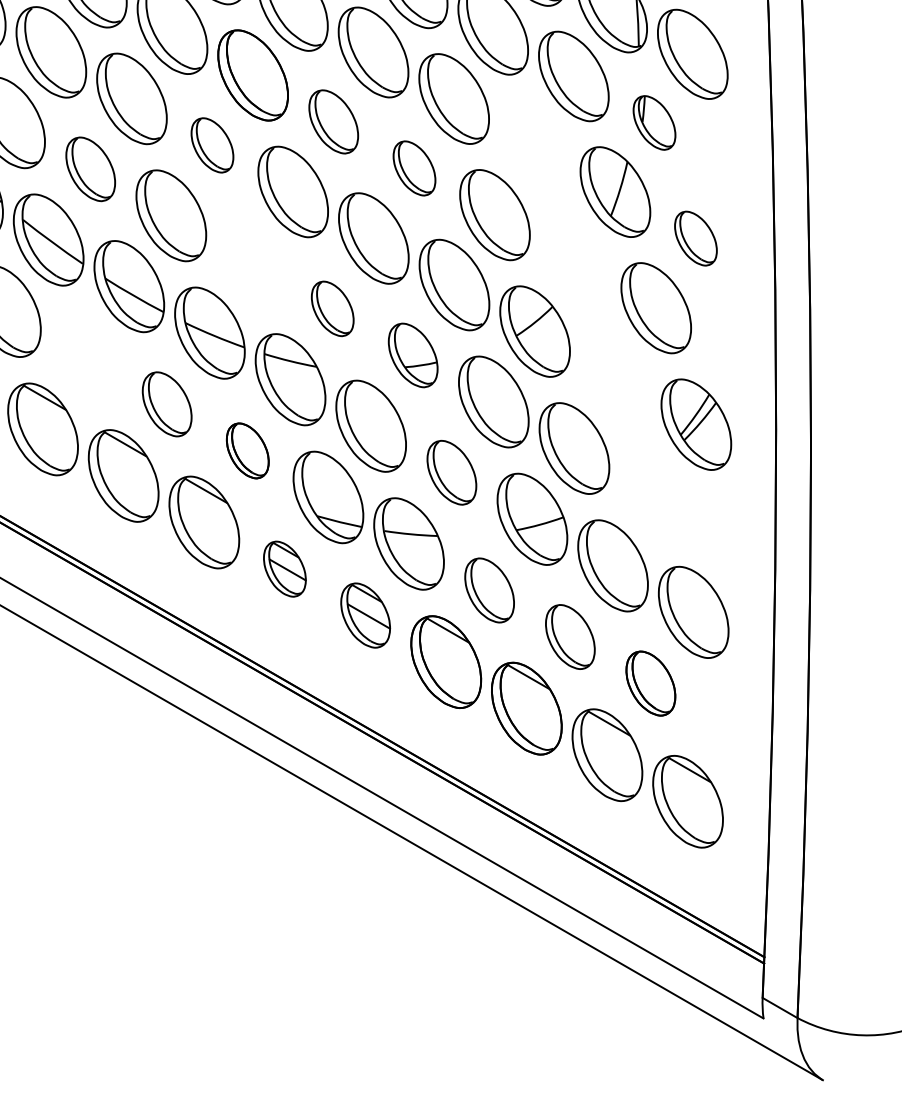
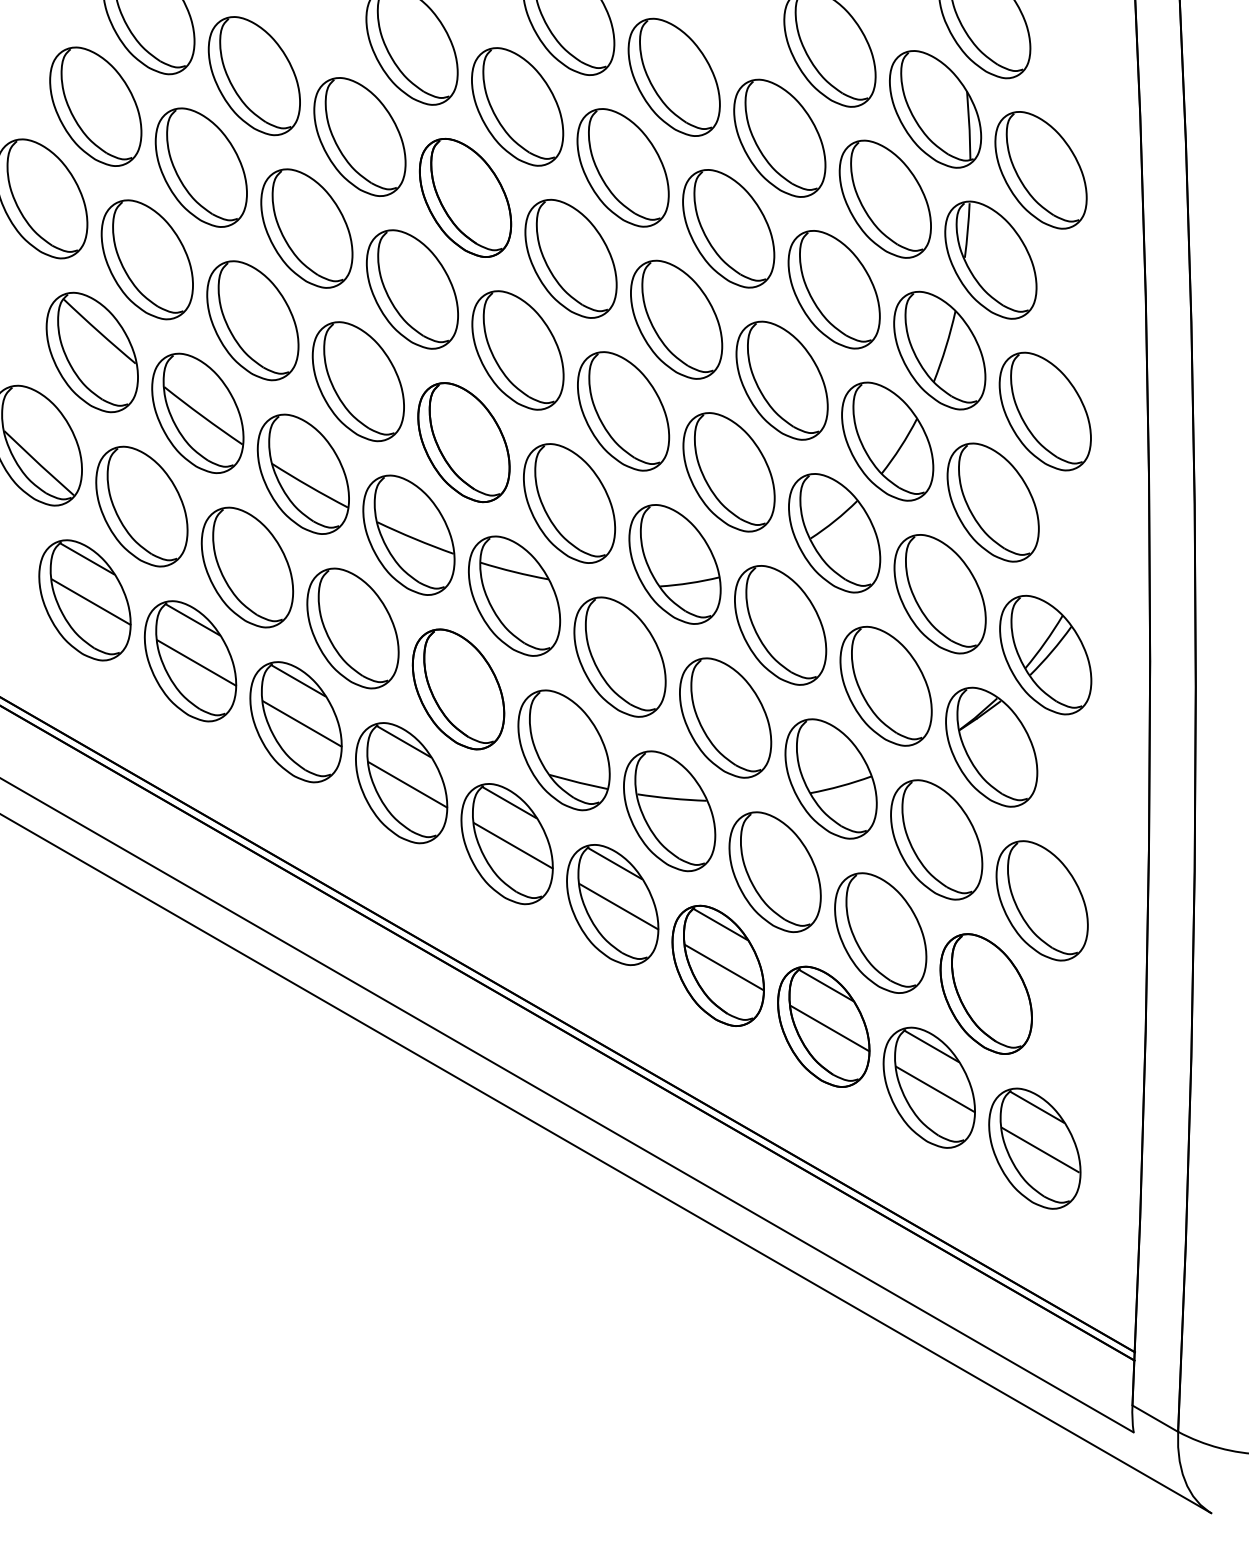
part: (333, 121) -> (570, 258), size x1.43
part: (654, 122) -> (990, 259), size x1.67
part: (211, 145) -> (411, 289), size x1.67
part: (534, 145) -> (833, 289), added
part: (414, 168) -> (676, 319), size x1.67
part: (90, 169) -> (252, 320), size x1.43
part: (695, 238) -> (1044, 411), size x1.67
part: (575, 261) -> (887, 441), added
part: (251, 262) -> (463, 442), added
part: (332, 308) -> (569, 503), size x1.67
part: (412, 355) -> (674, 564), size x1.43
part: (86, 357) -> (247, 567), added
part: (615, 378) -> (939, 594), added
part: (166, 404) -> (352, 628), size x1.43
line: (47, 430) -> (196, 662), added
part: (247, 450) -> (458, 689), size x1.67
part: (451, 472) -> (725, 717), size x1.43
line: (128, 476) -> (302, 723), added
part: (654, 494) -> (991, 746), added
line: (208, 523) -> (407, 784), added
part: (284, 569) -> (506, 844), size x1.67
part: (489, 590) -> (774, 871), size x1.43
part: (365, 615) -> (612, 904), size x1.43
part: (570, 636) -> (880, 932), size x1.43
line: (450, 663) -> (724, 967), added
part: (650, 683) -> (985, 993), size x1.43
line: (531, 709) -> (829, 1028), added
line: (612, 756) -> (935, 1089), added
line: (691, 802) -> (1039, 1149), added

